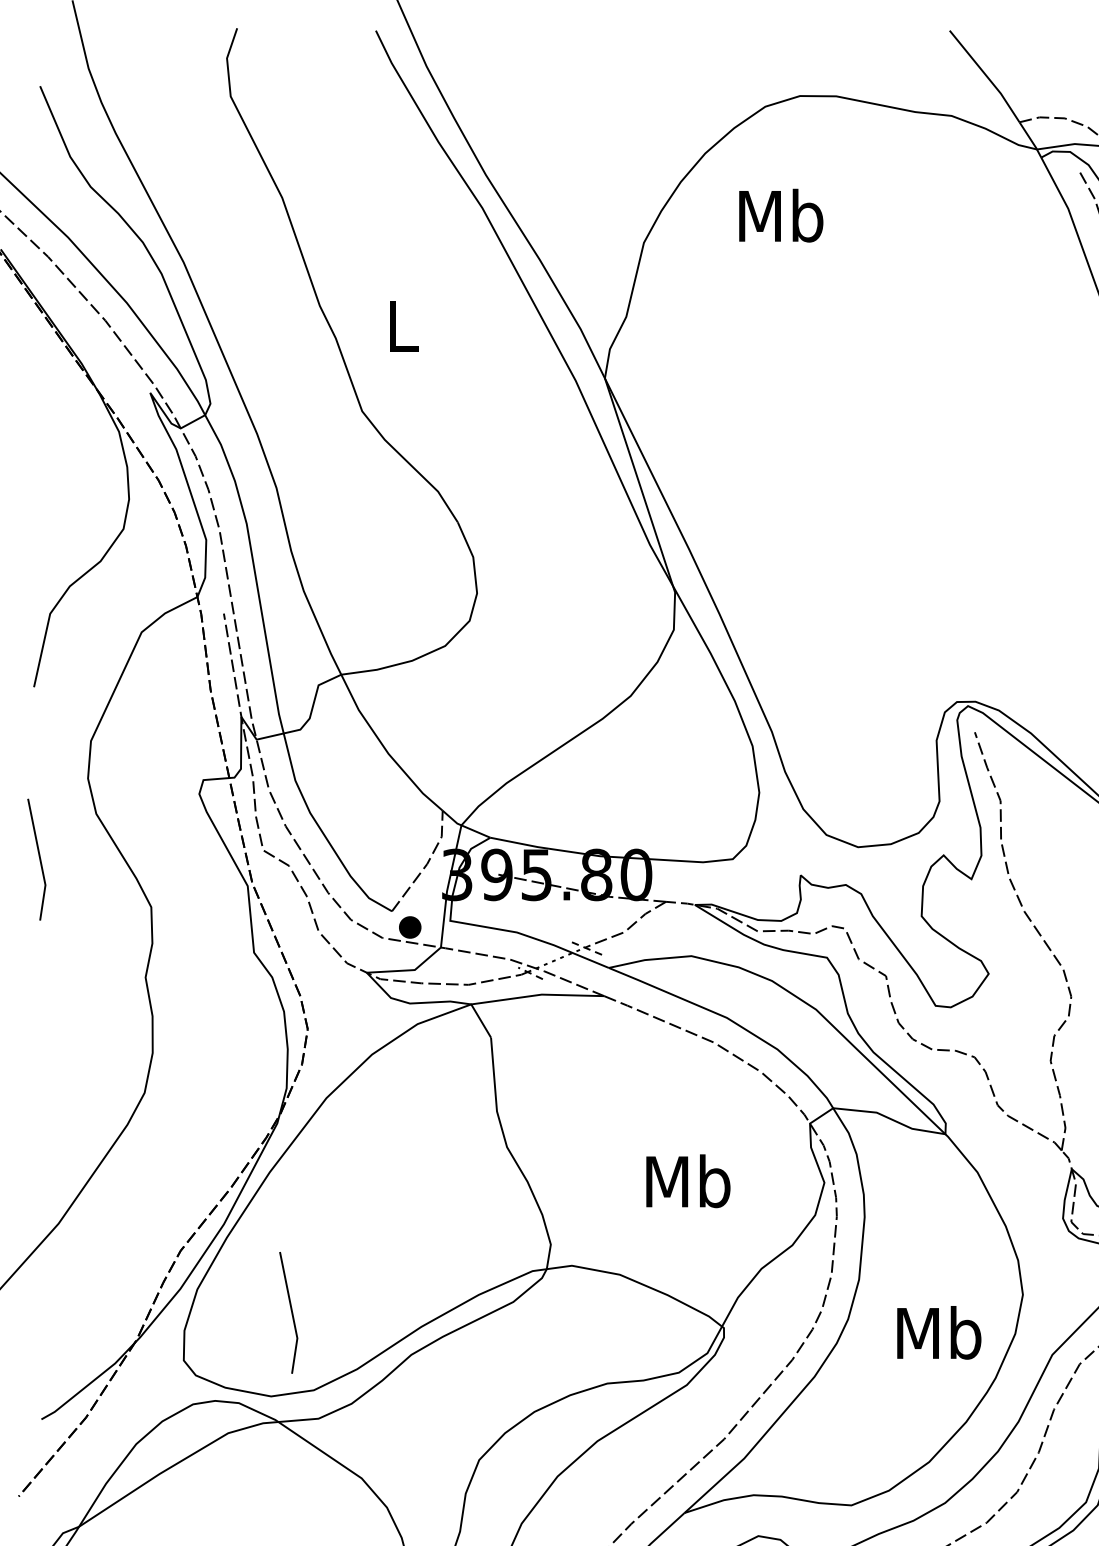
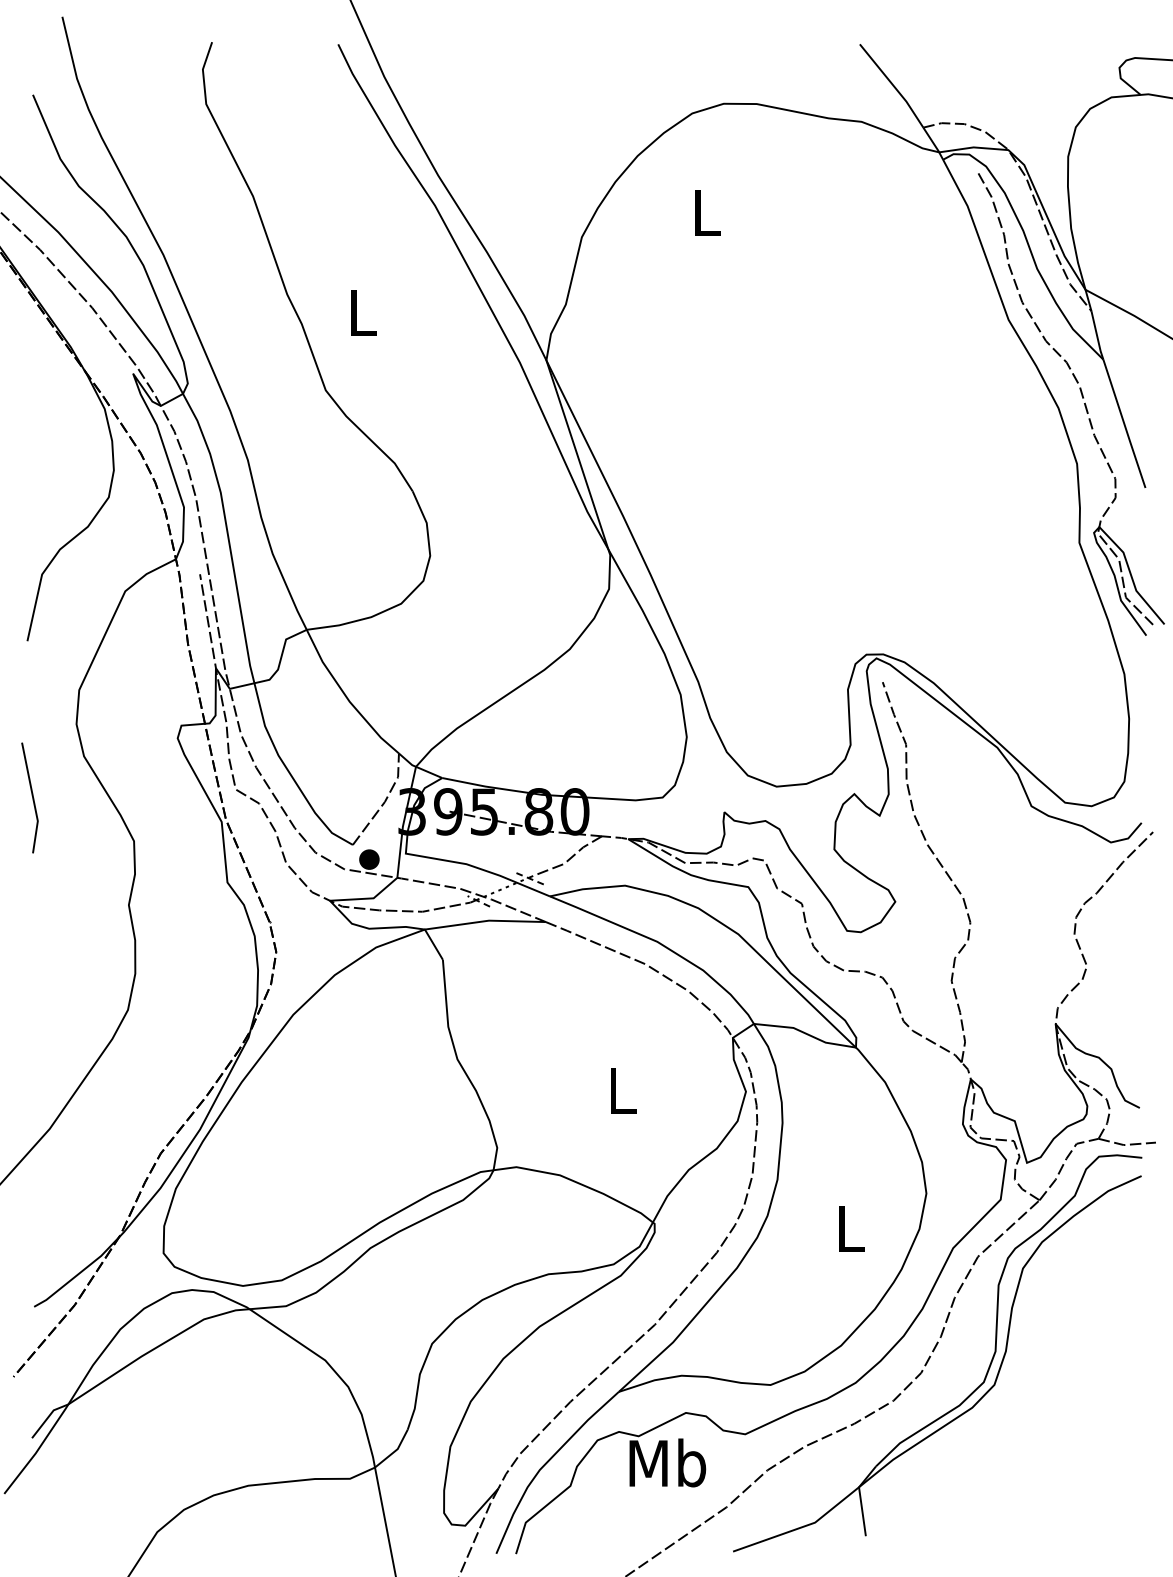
text: (781, 215) -> (706, 212), Mb -> L
text: (688, 1180) -> (622, 1089), Mb -> L
line: (290, 1310) -> (260, 1207), removed
text: (939, 1332) -> (850, 1227), Mb -> L

